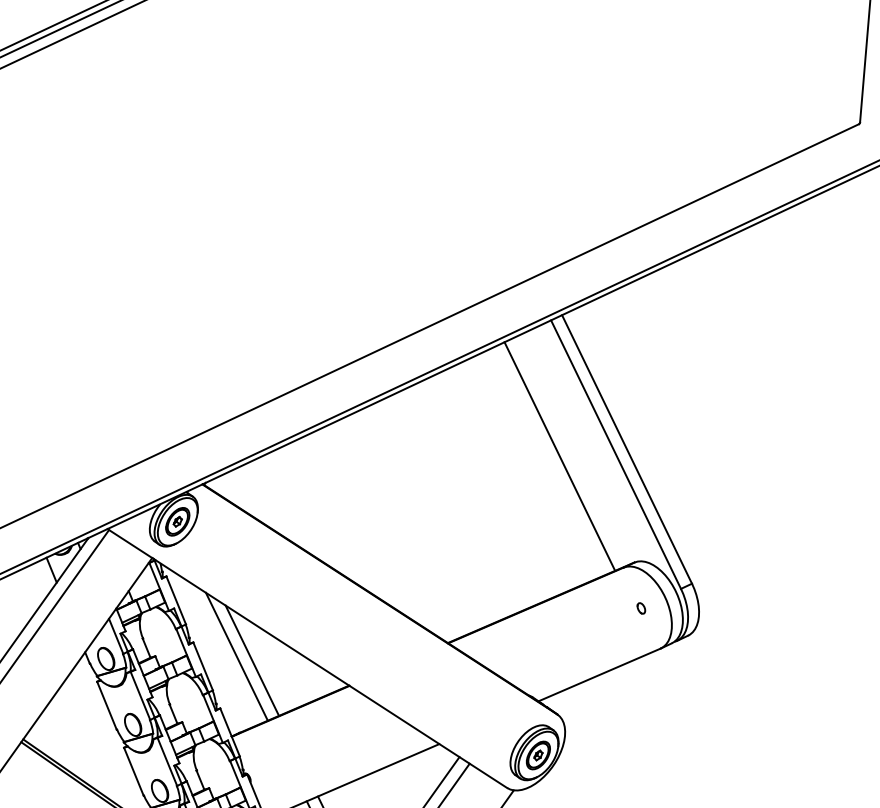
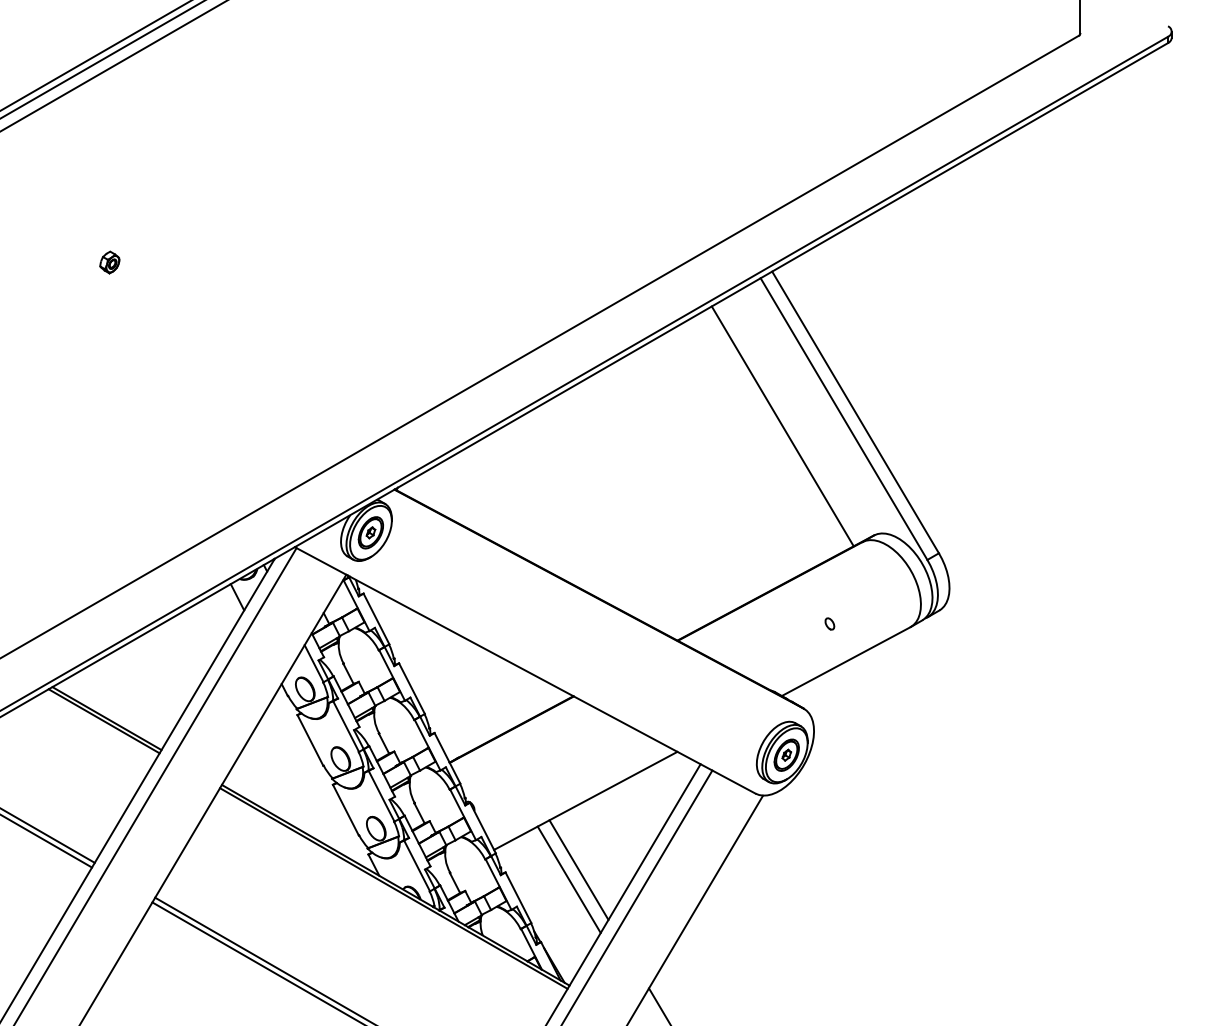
part: (641, 607) -> (829, 623), moved
line: (236, 656) -> (447, 674), removed
line: (251, 660) -> (464, 677), removed

